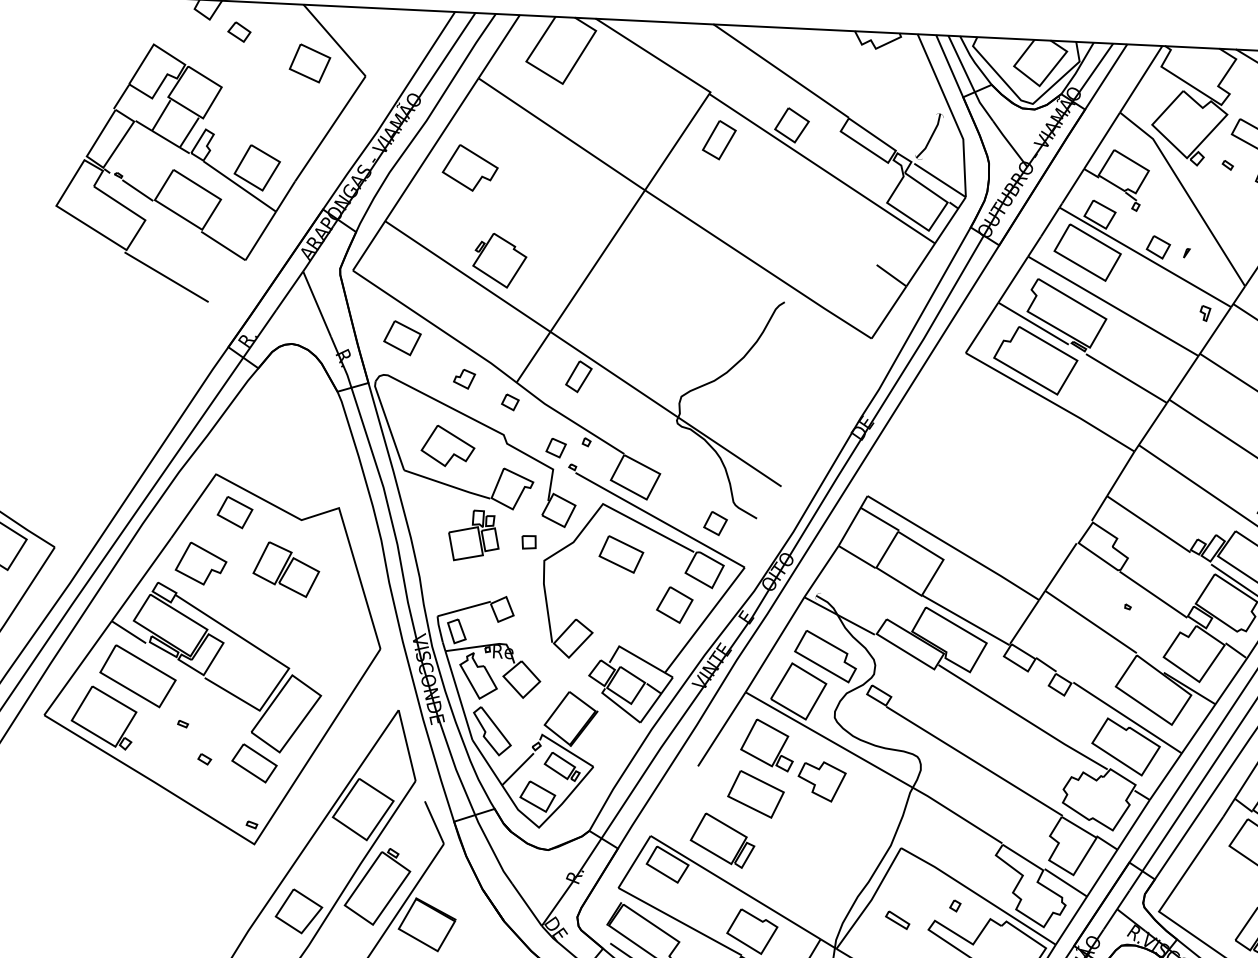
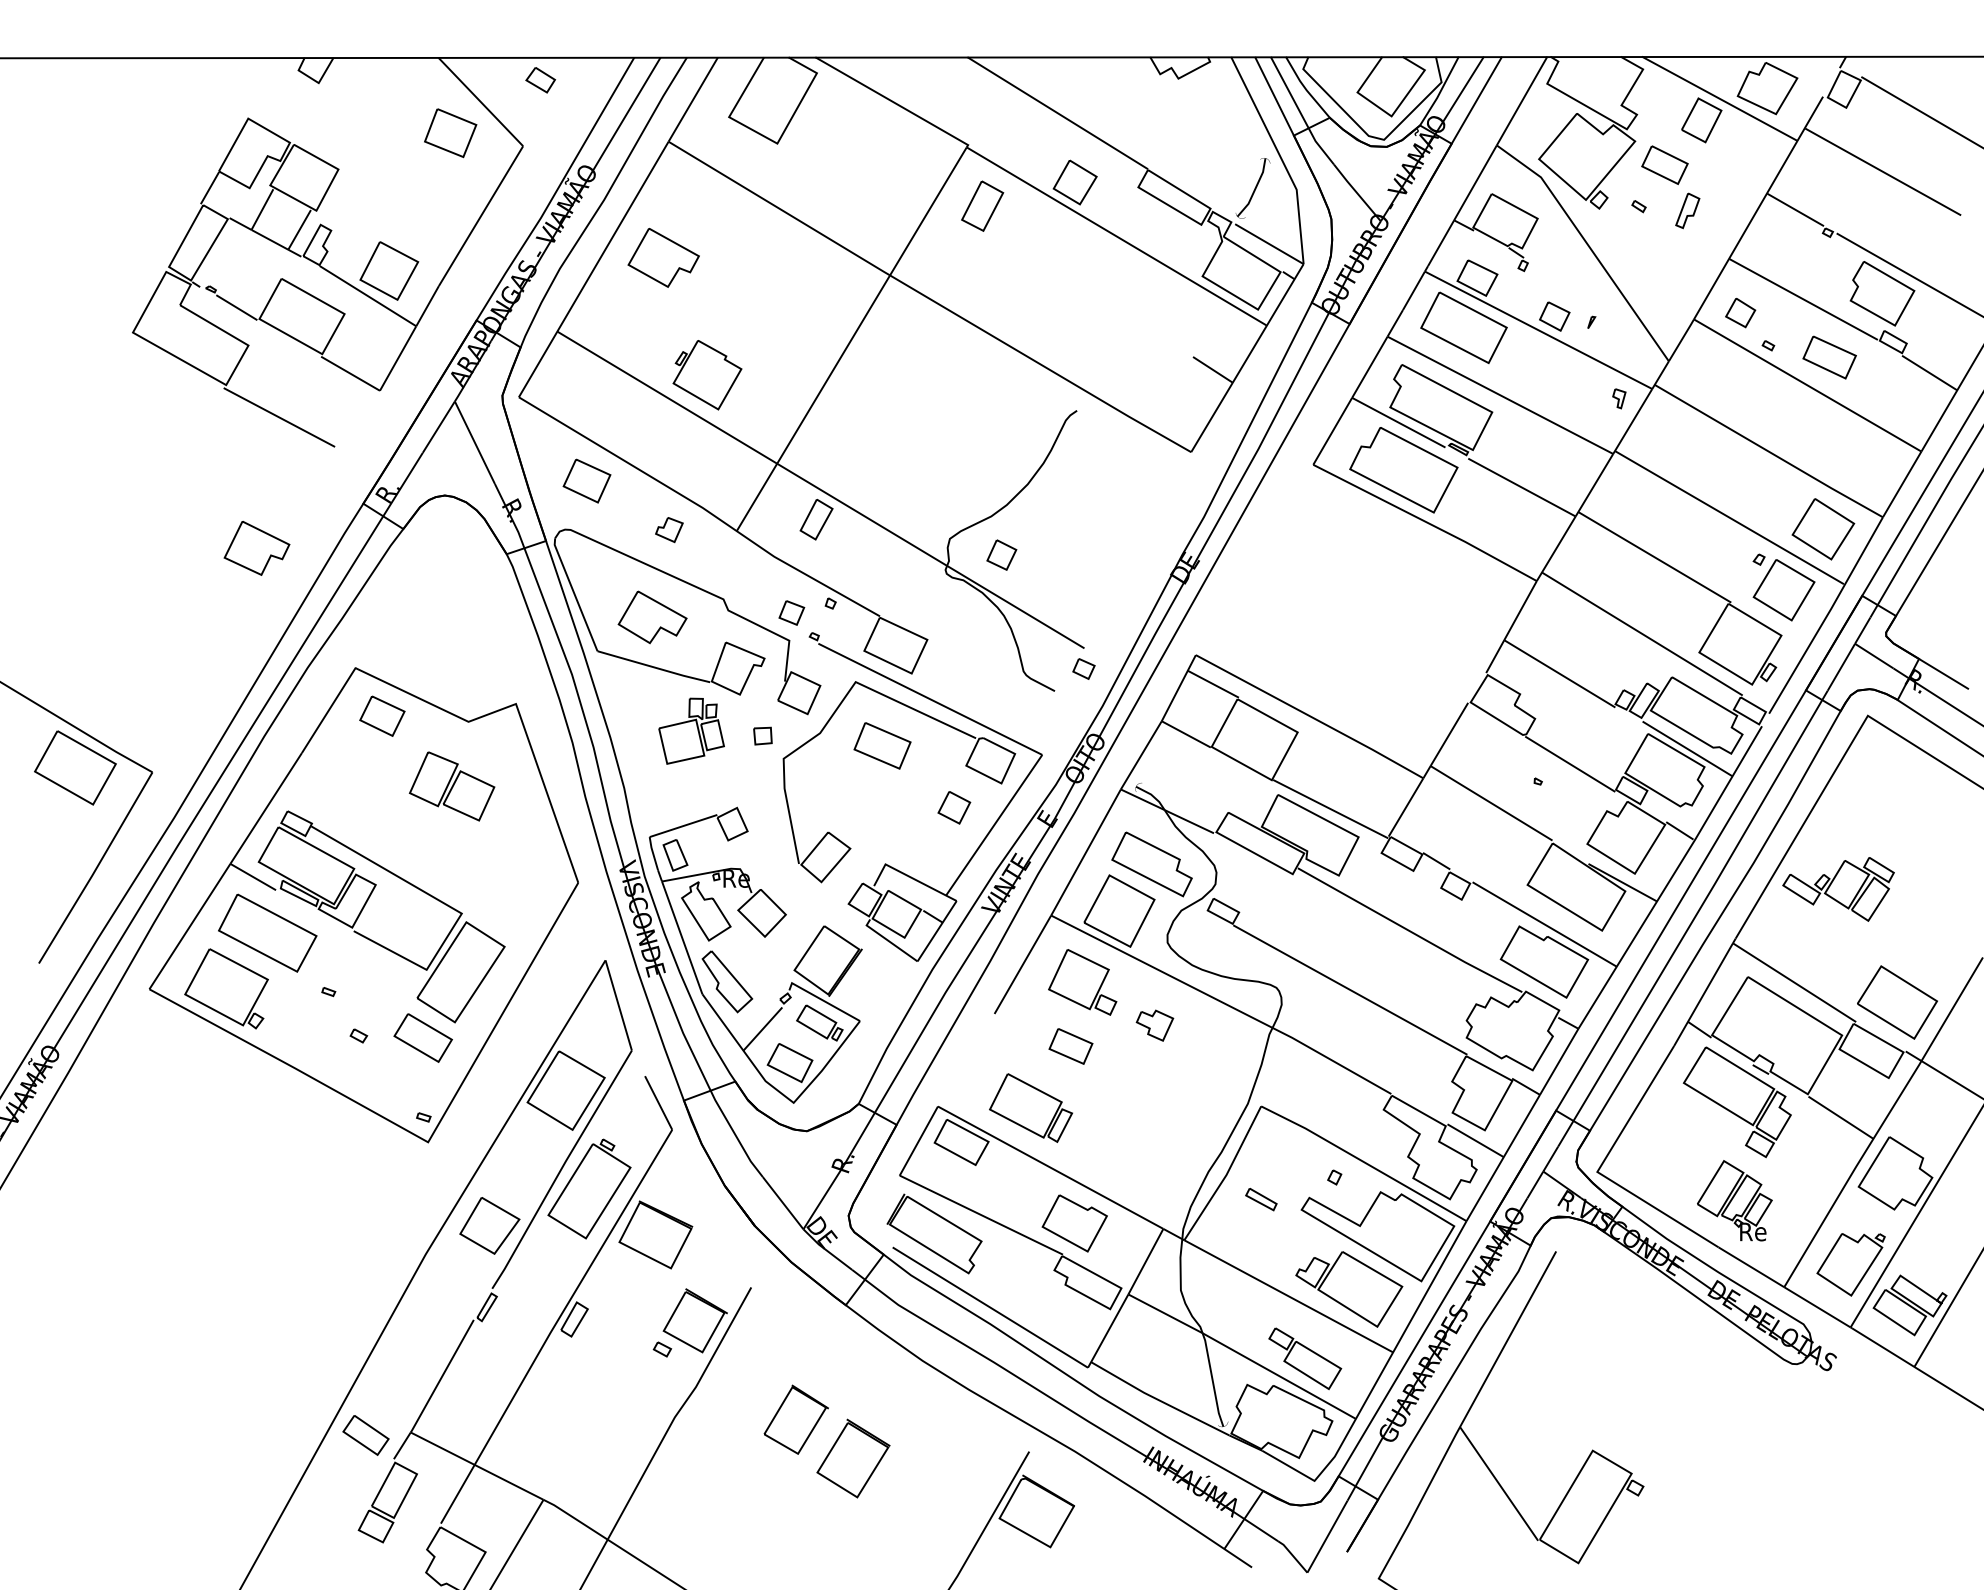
part: (239, 32) -> (540, 80), moved
part: (510, 401) -> (1083, 668), moved
part: (715, 523) -> (1001, 554), moved
part: (200, 563) -> (256, 548), moved
part: (674, 604) -> (953, 807), size x0.7
part: (821, 781) -> (1154, 1025), size x0.6
part: (755, 794) -> (1070, 1046), size x0.6

